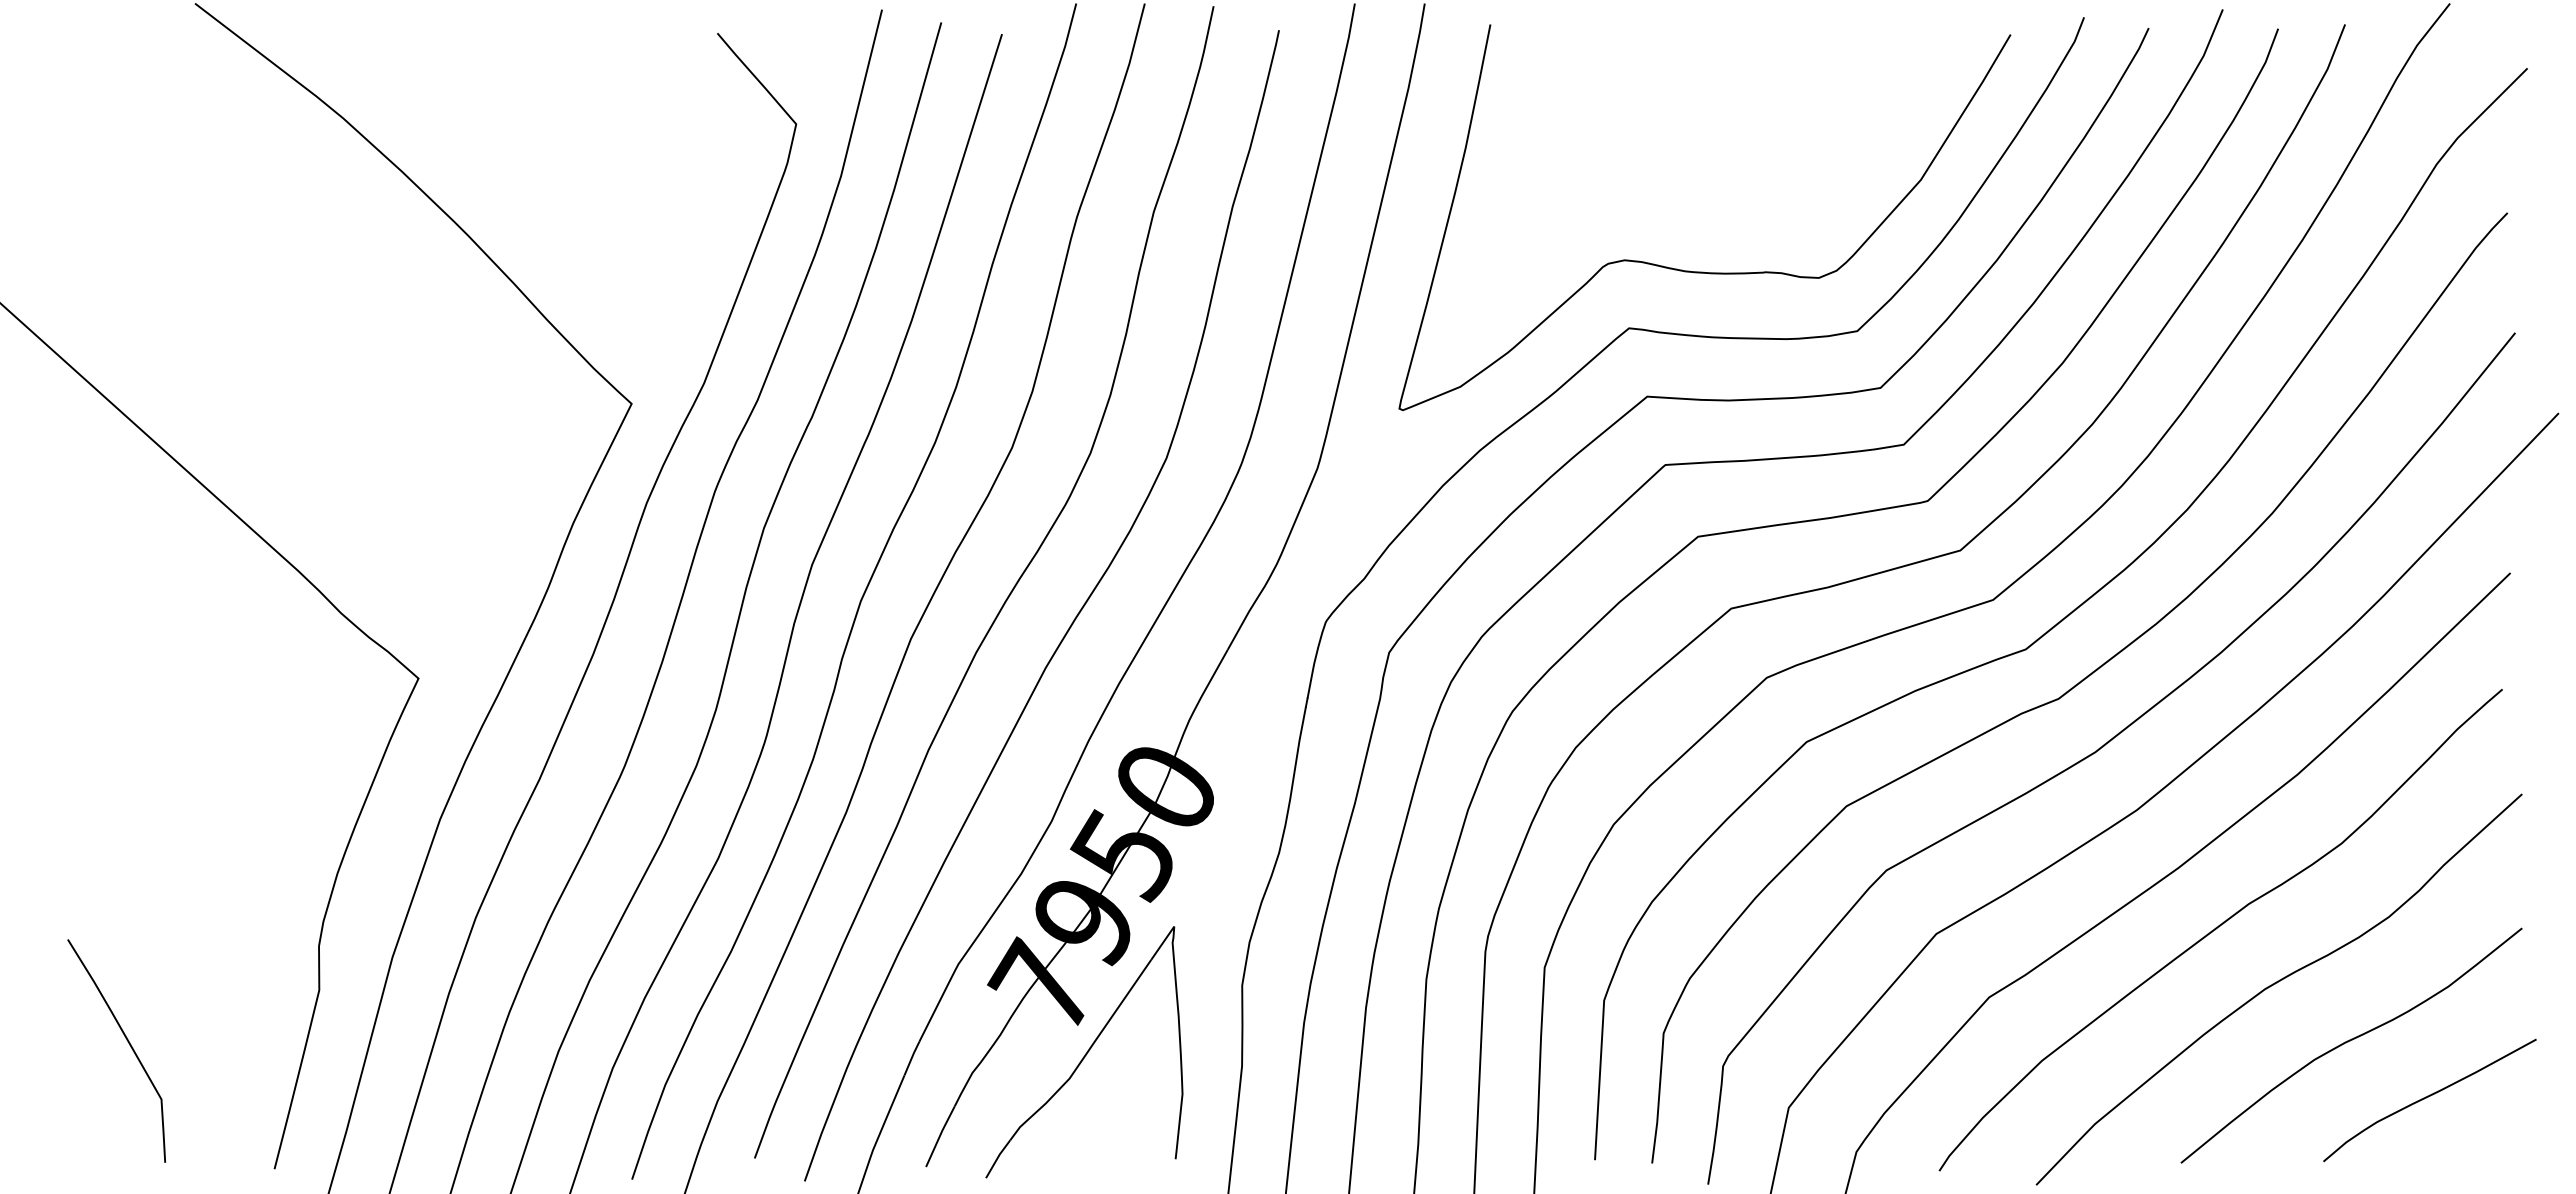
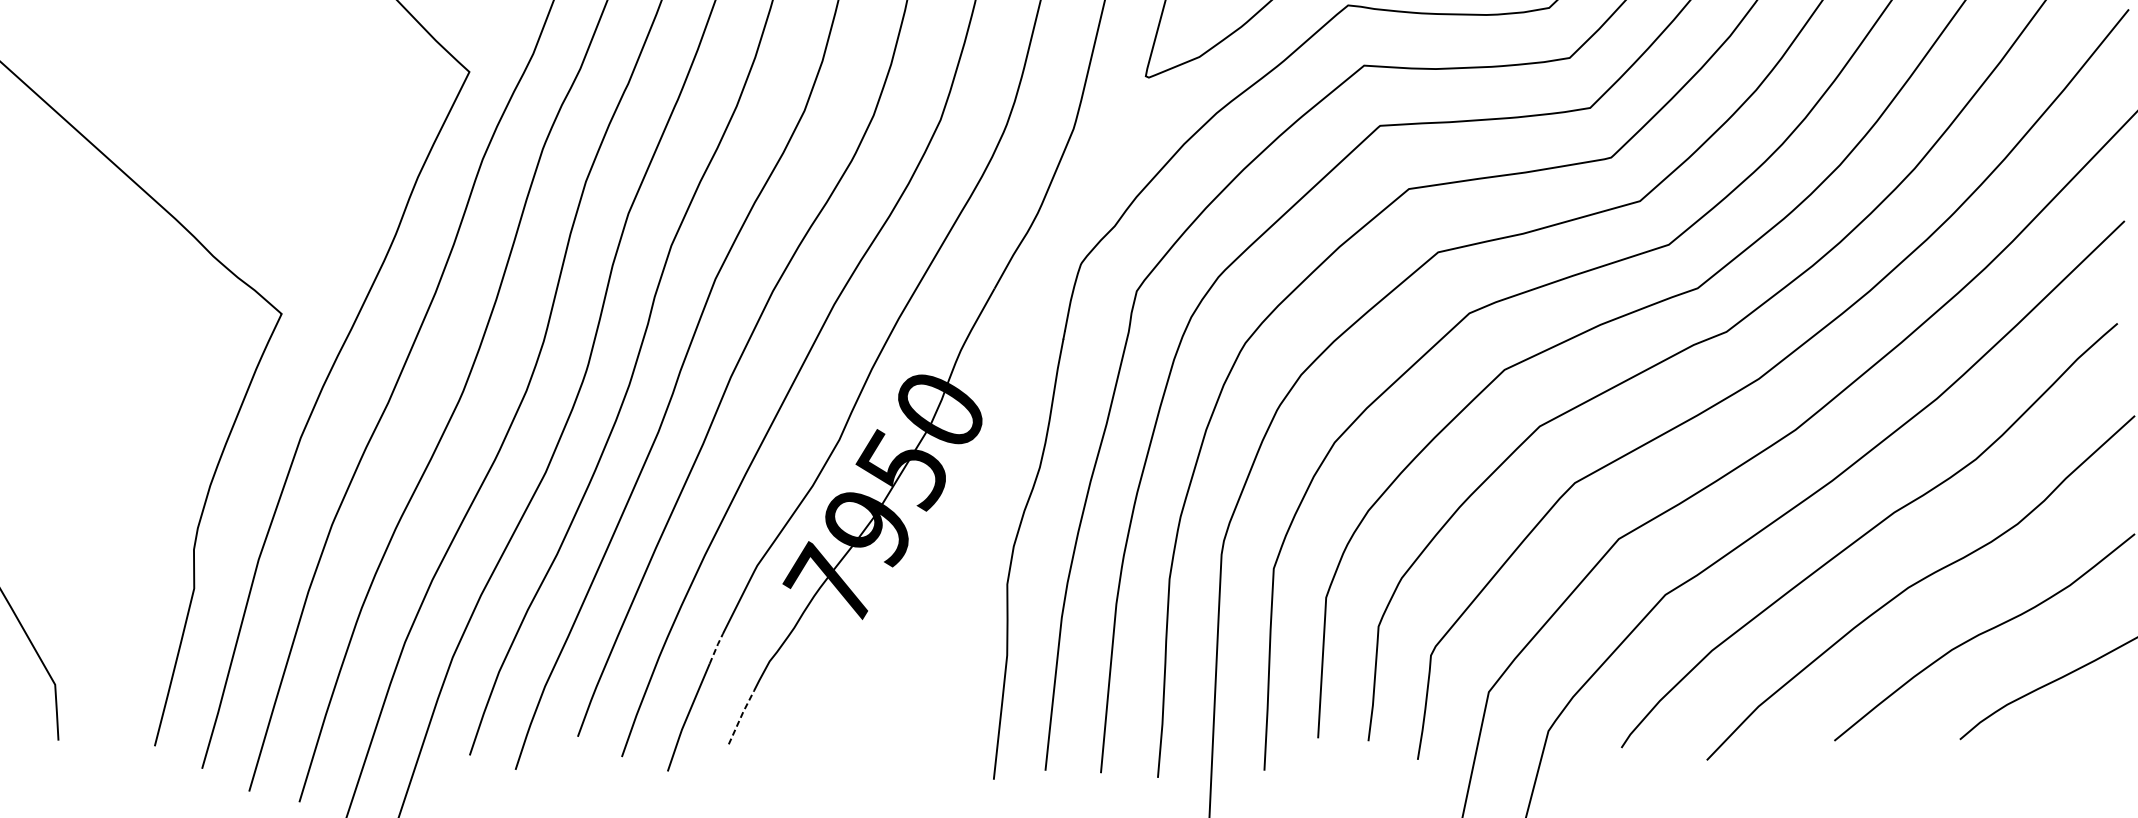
part: (1084, 1052) -> (868, 643), removed
line: (911, 1057) -> (715, 647), solid -> dashed
line: (940, 1135) -> (741, 716), solid -> dashed

